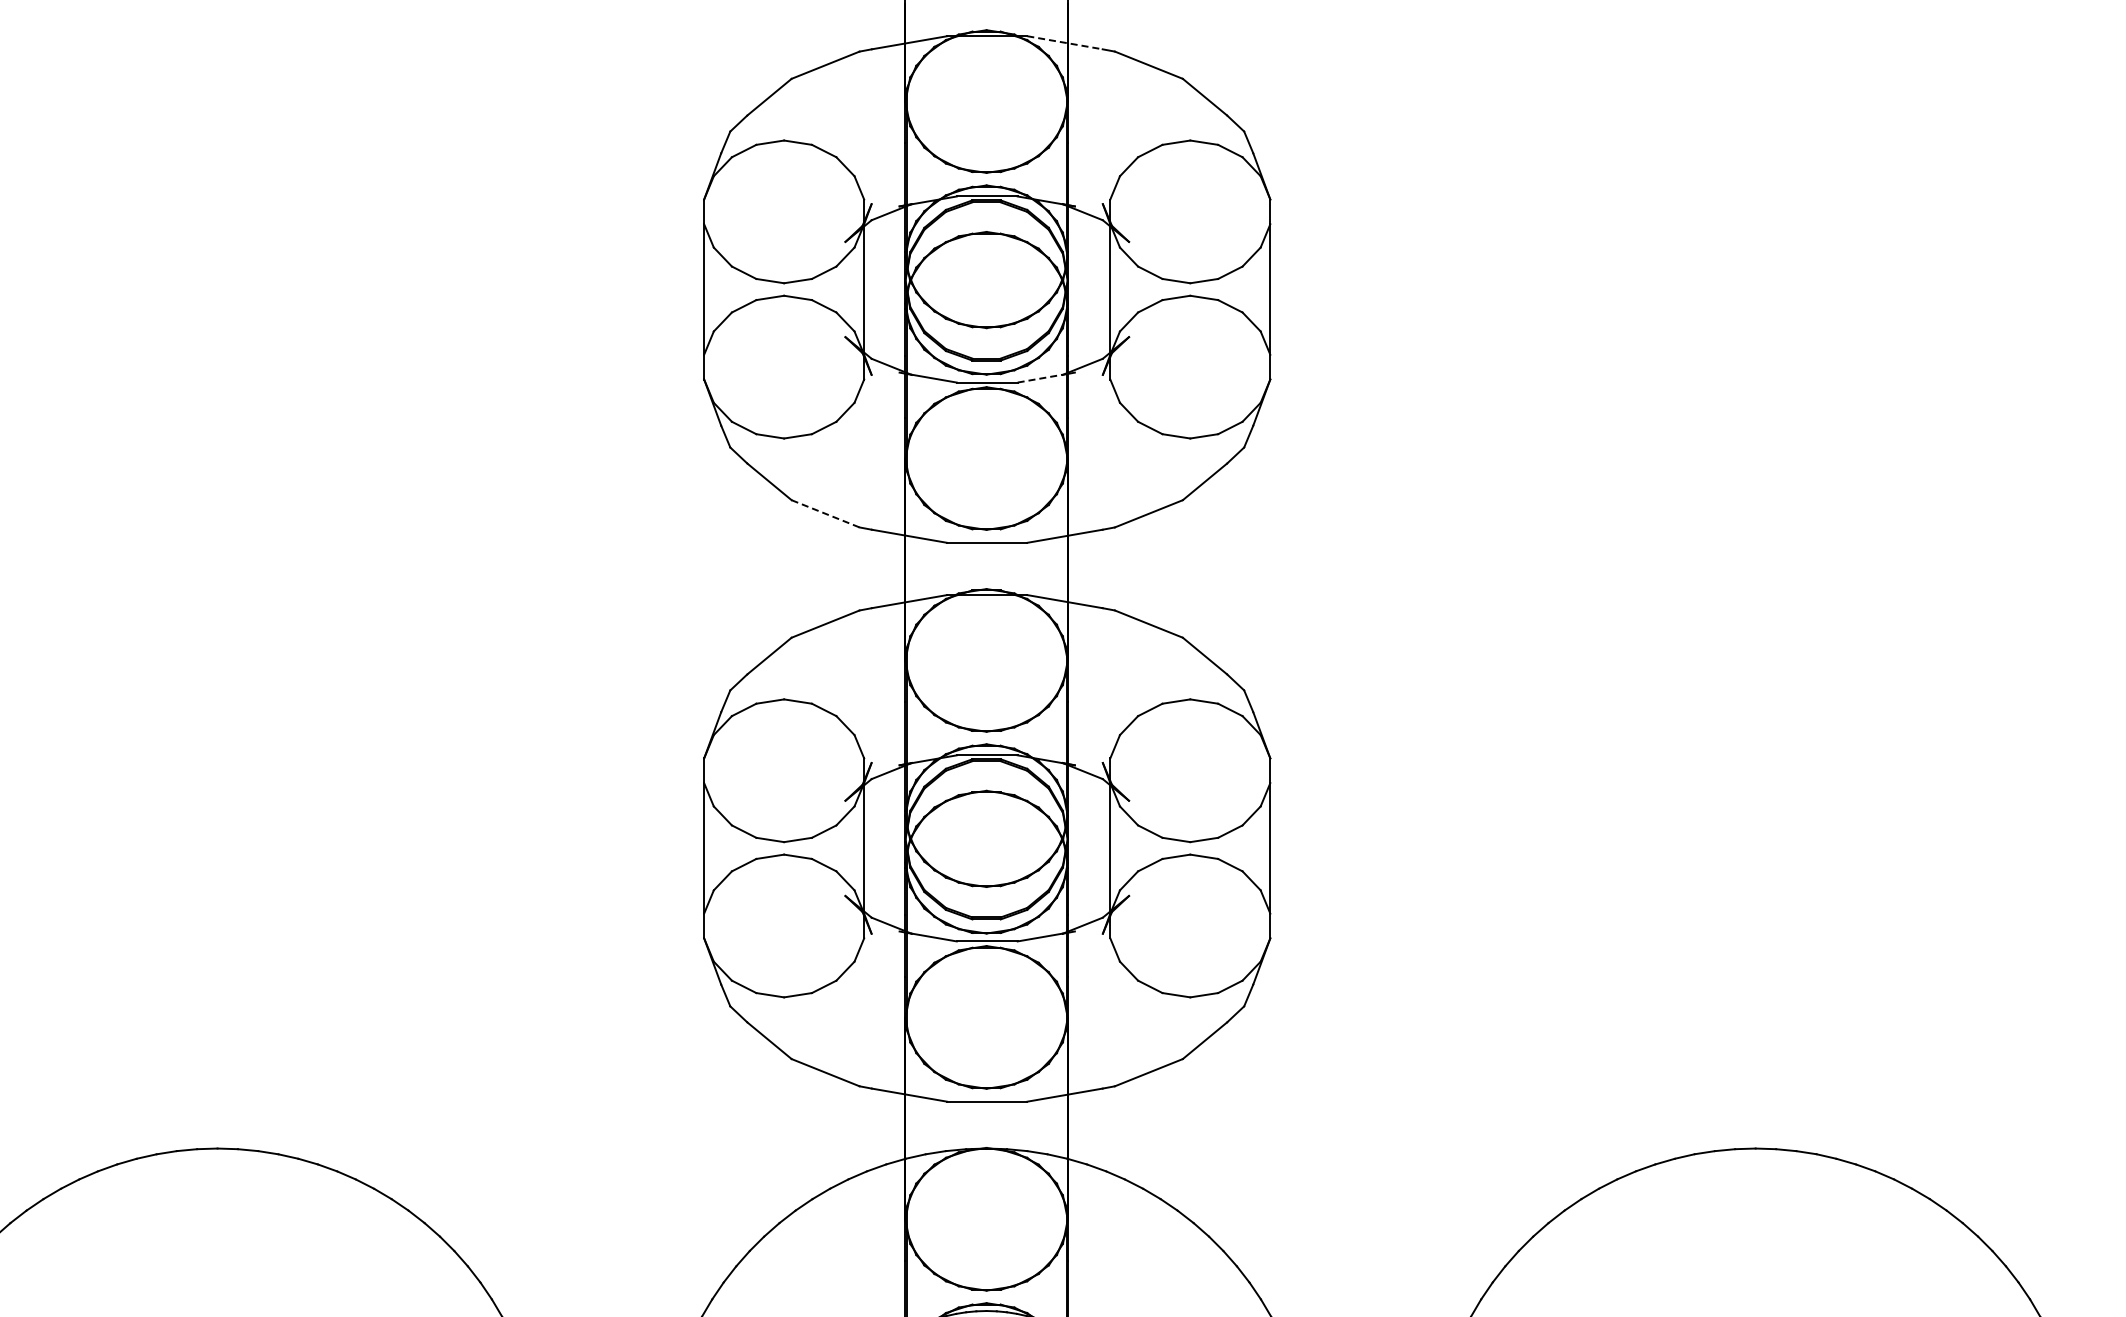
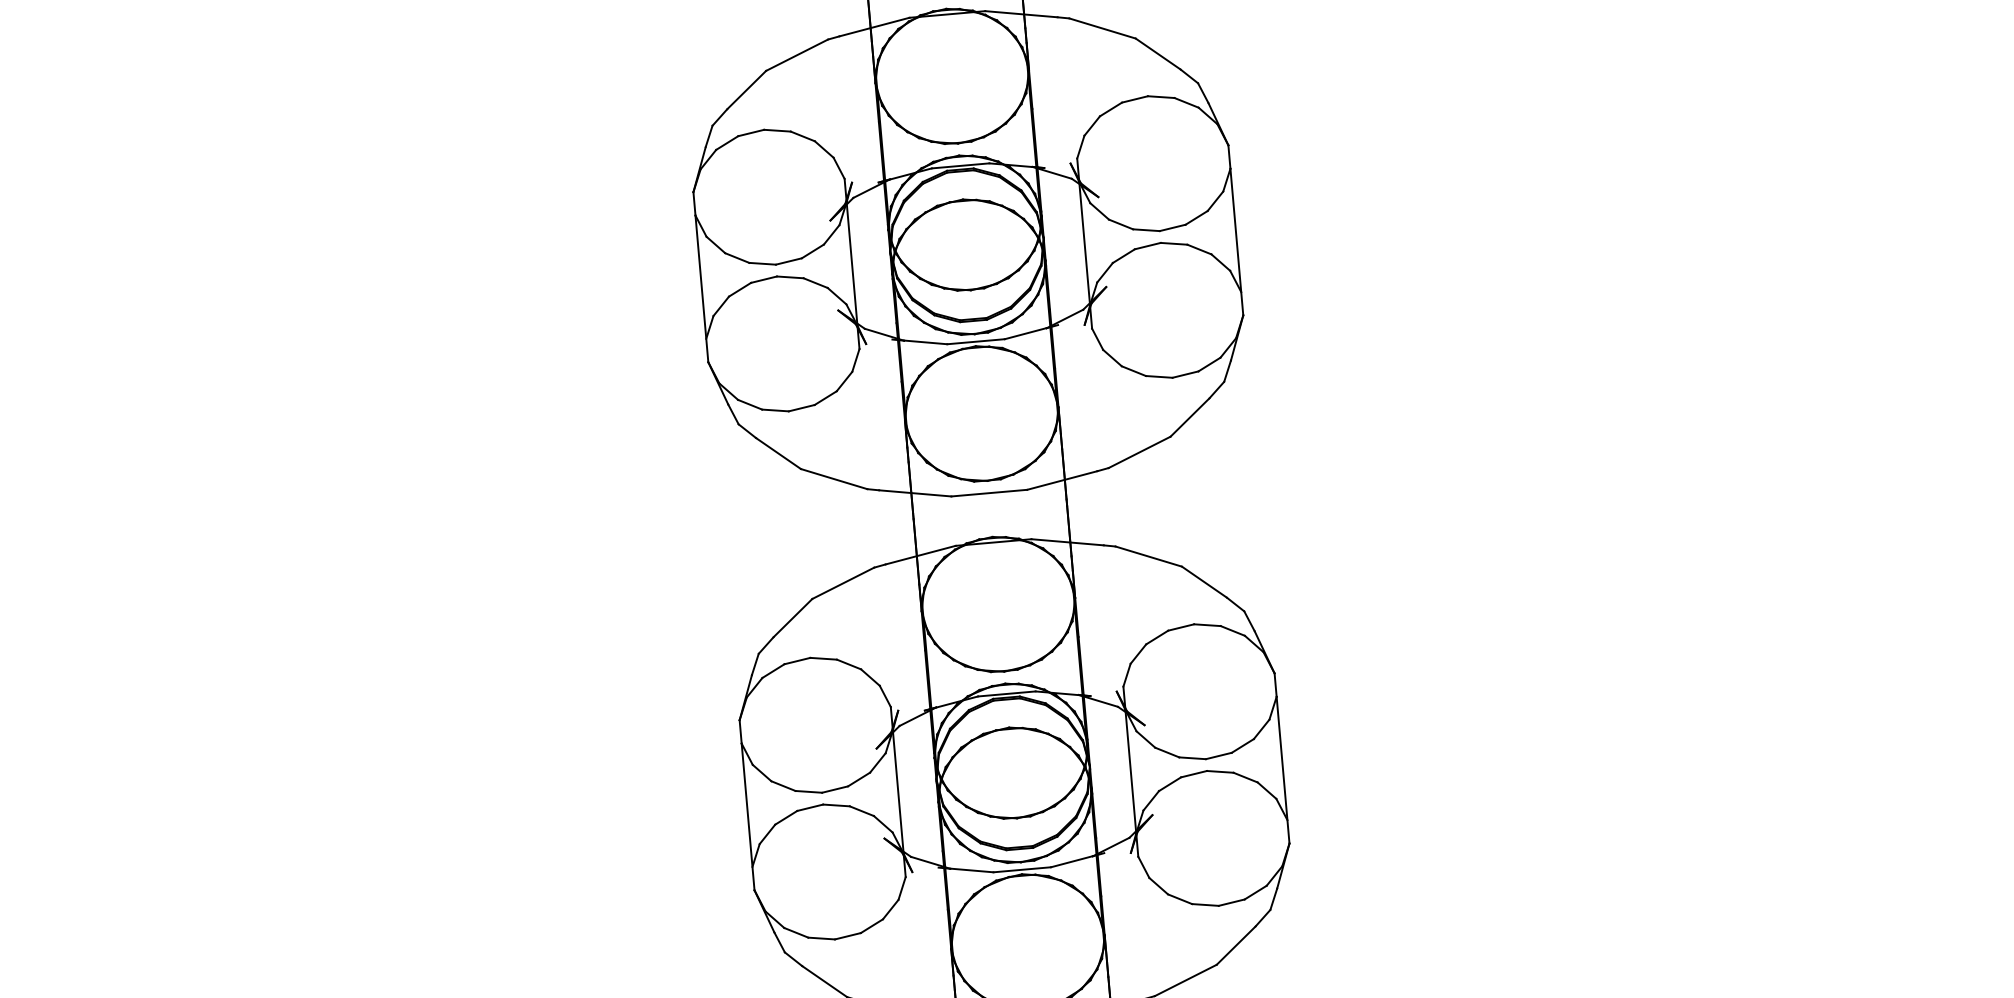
line: (1065, 42) -> (1021, 13), dashed -> solid
line: (1040, 378) -> (1026, 333), dashed -> solid
line: (825, 513) -> (834, 478), dashed -> solid

